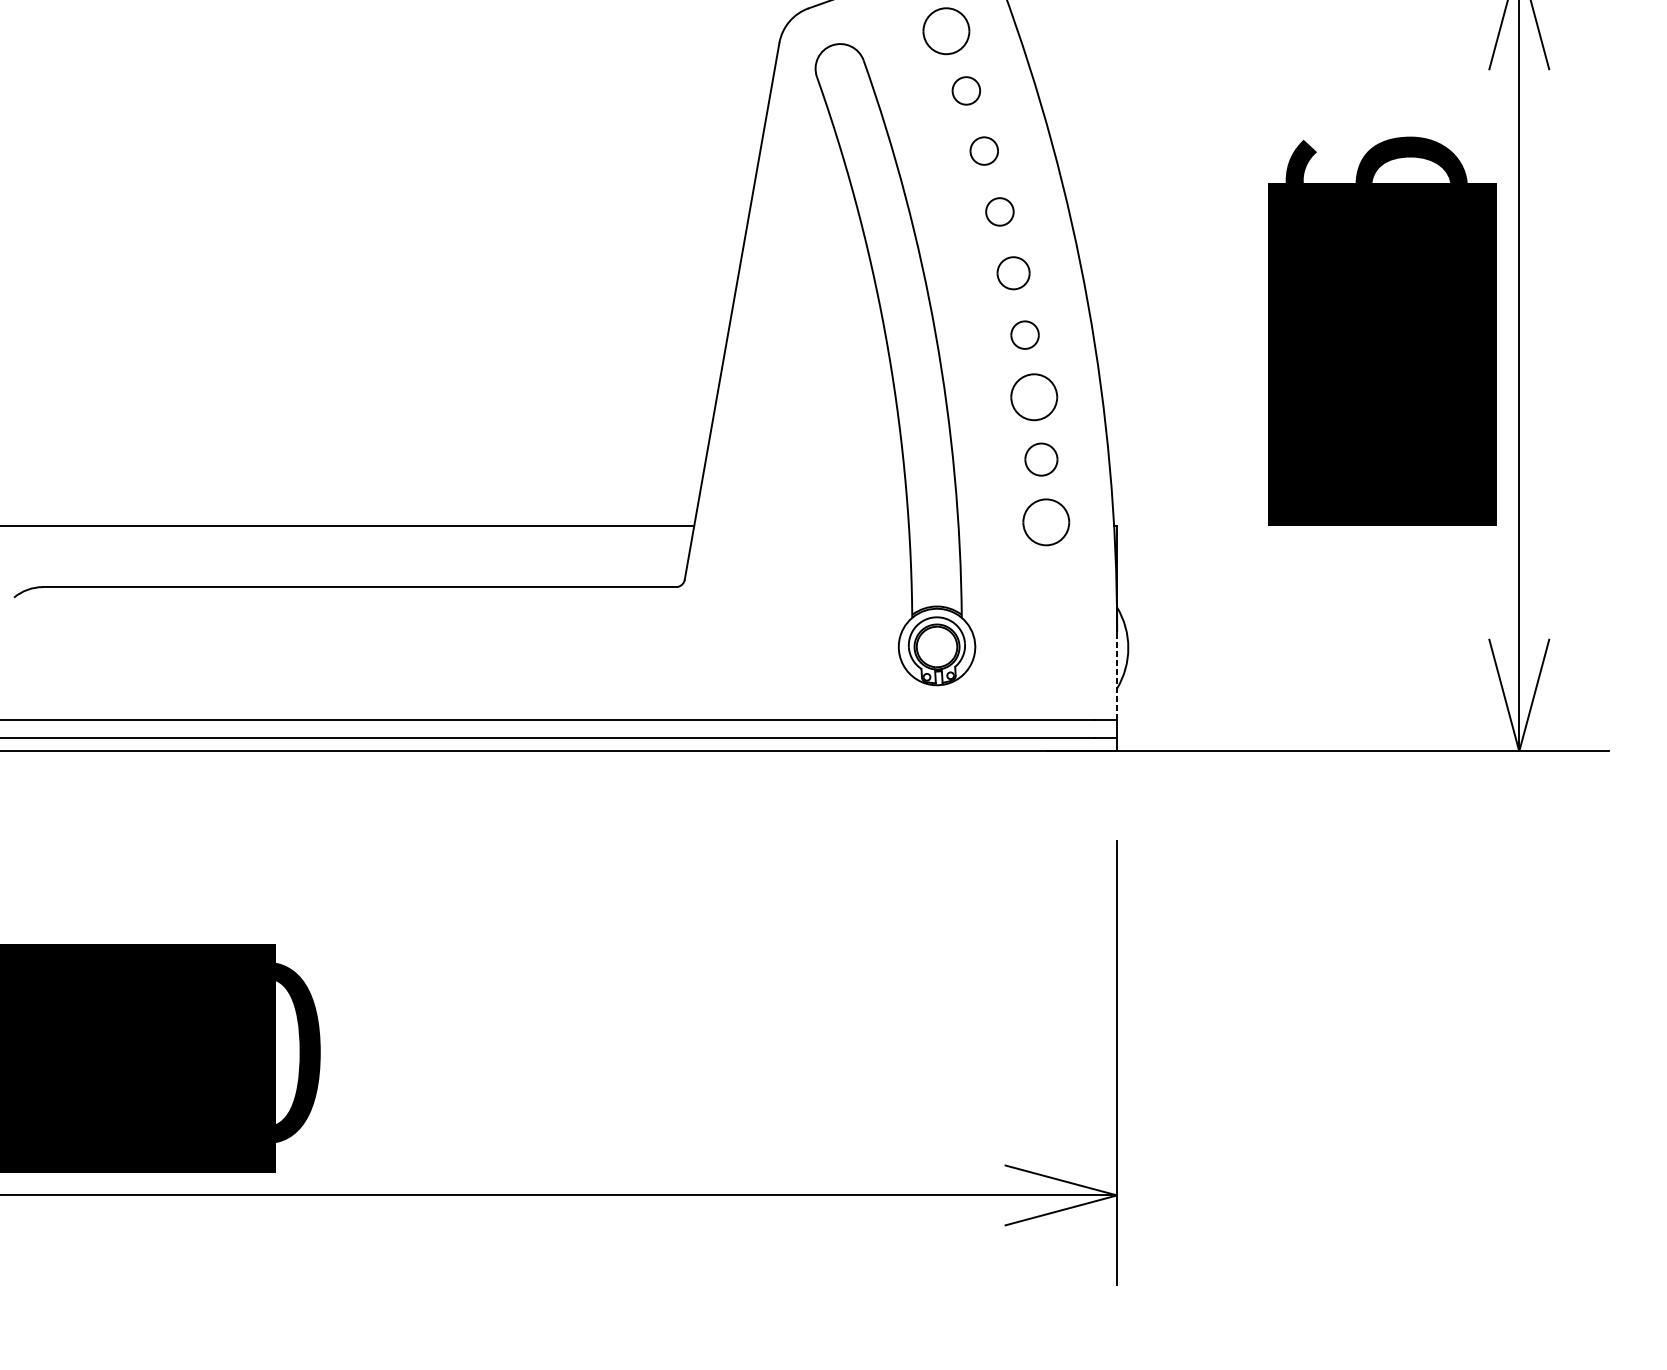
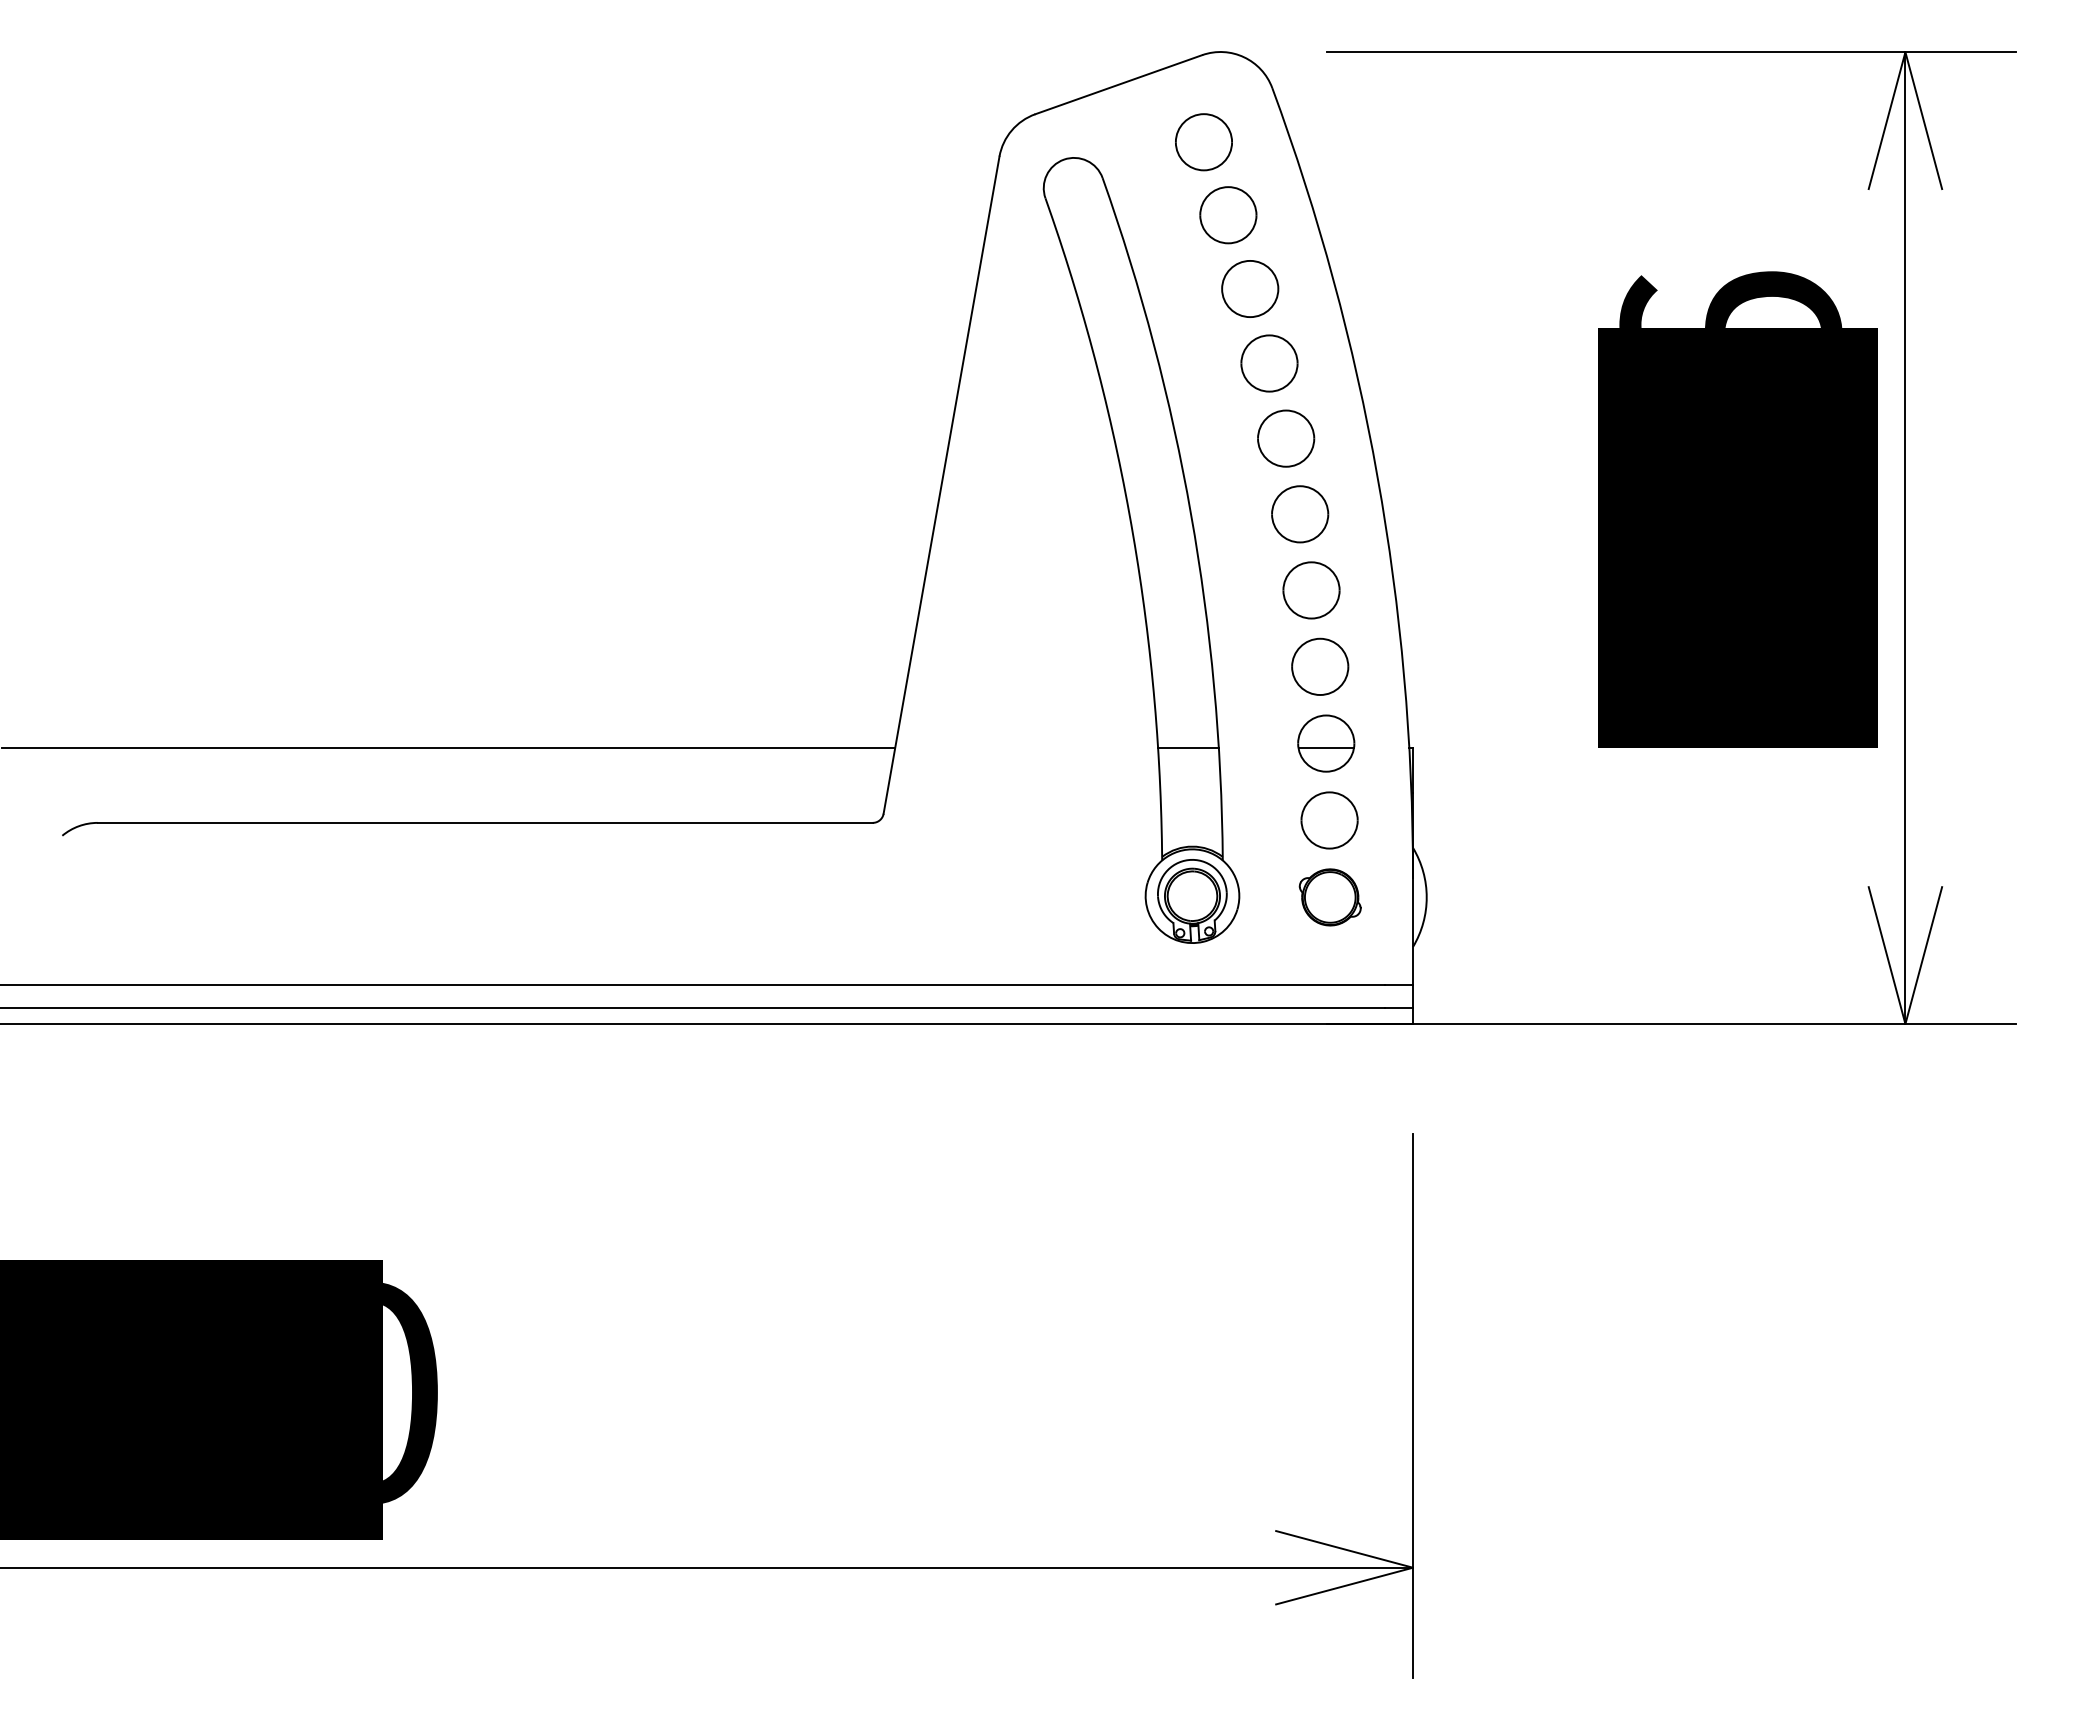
part: (966, 91) -> (1228, 215), size x1.67
part: (984, 150) -> (1250, 288), size x1.67
part: (999, 211) -> (1269, 363), size x1.67
part: (1013, 273) -> (1286, 438), size x1.43
part: (1025, 335) -> (1300, 514), size x1.67
part: (1041, 459) -> (1320, 666), size x1.43
line: (933, 526) -> (1188, 748), added
line: (1045, 526) -> (1325, 748), added
part: (1048, 585) -> (1329, 820), added
part: (1048, 648) -> (1329, 897), added
line: (1117, 675) -> (1413, 931), dashed -> solid

